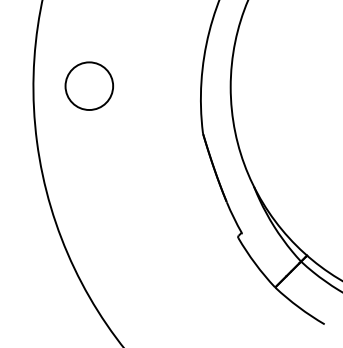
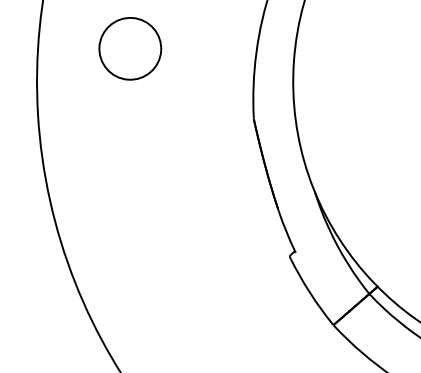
circle: (88, 85) -> (129, 47), moved

